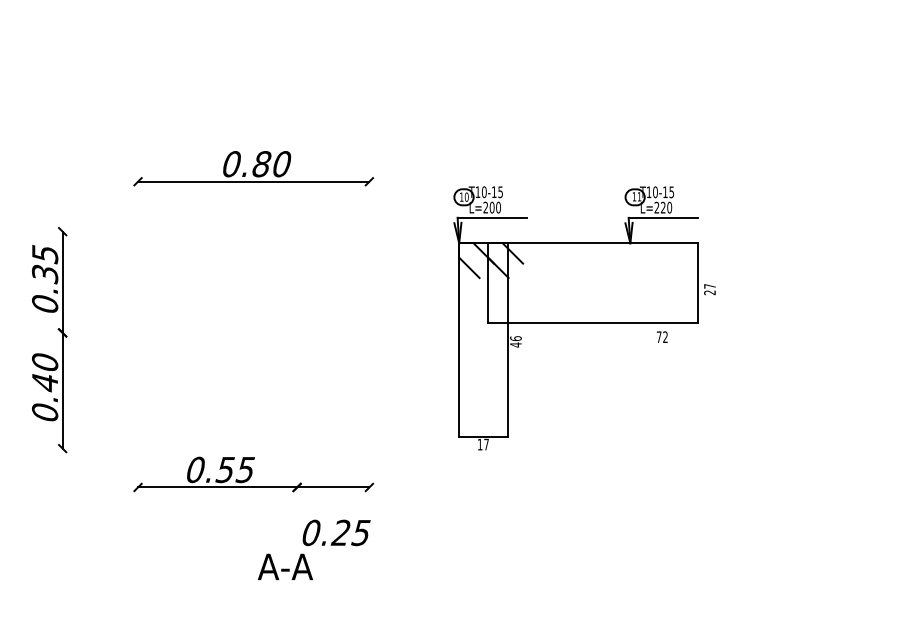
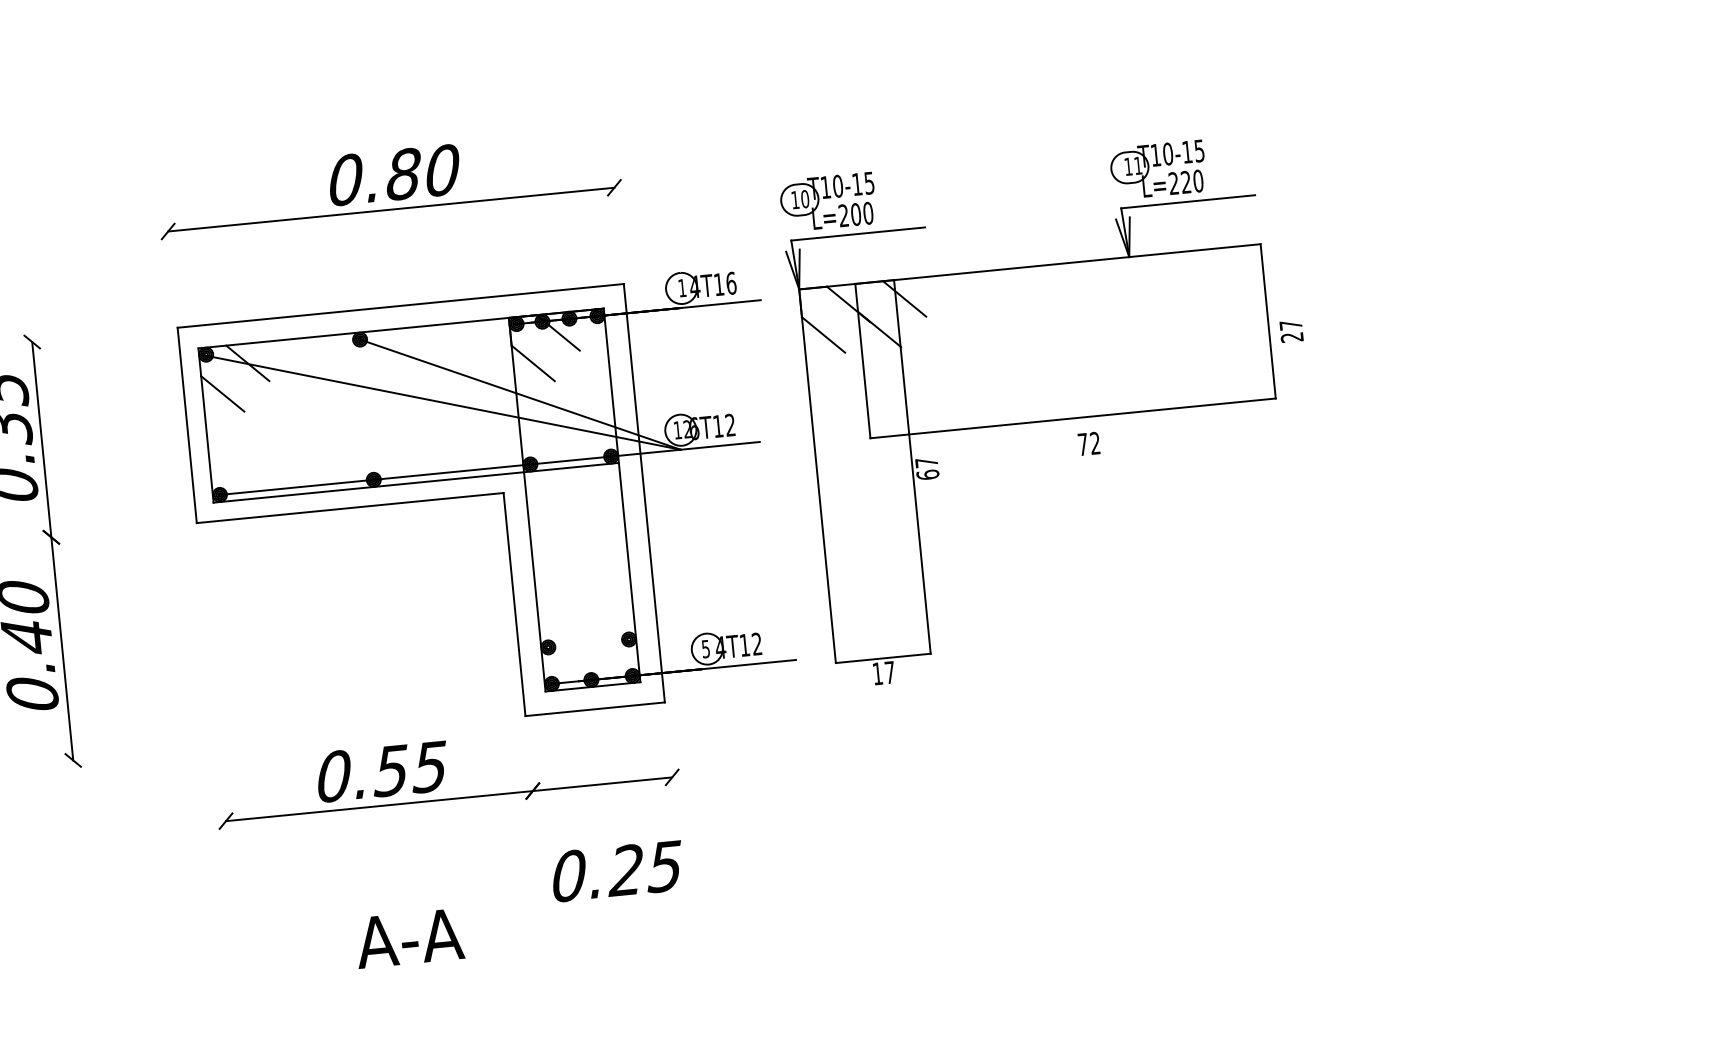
text: (662, 336) -> (1089, 442), moved
part: (288, 338) -> (488, 505), added
text: (515, 341) -> (926, 468), 46 -> 67
text: (284, 566) -> (407, 937), moved

